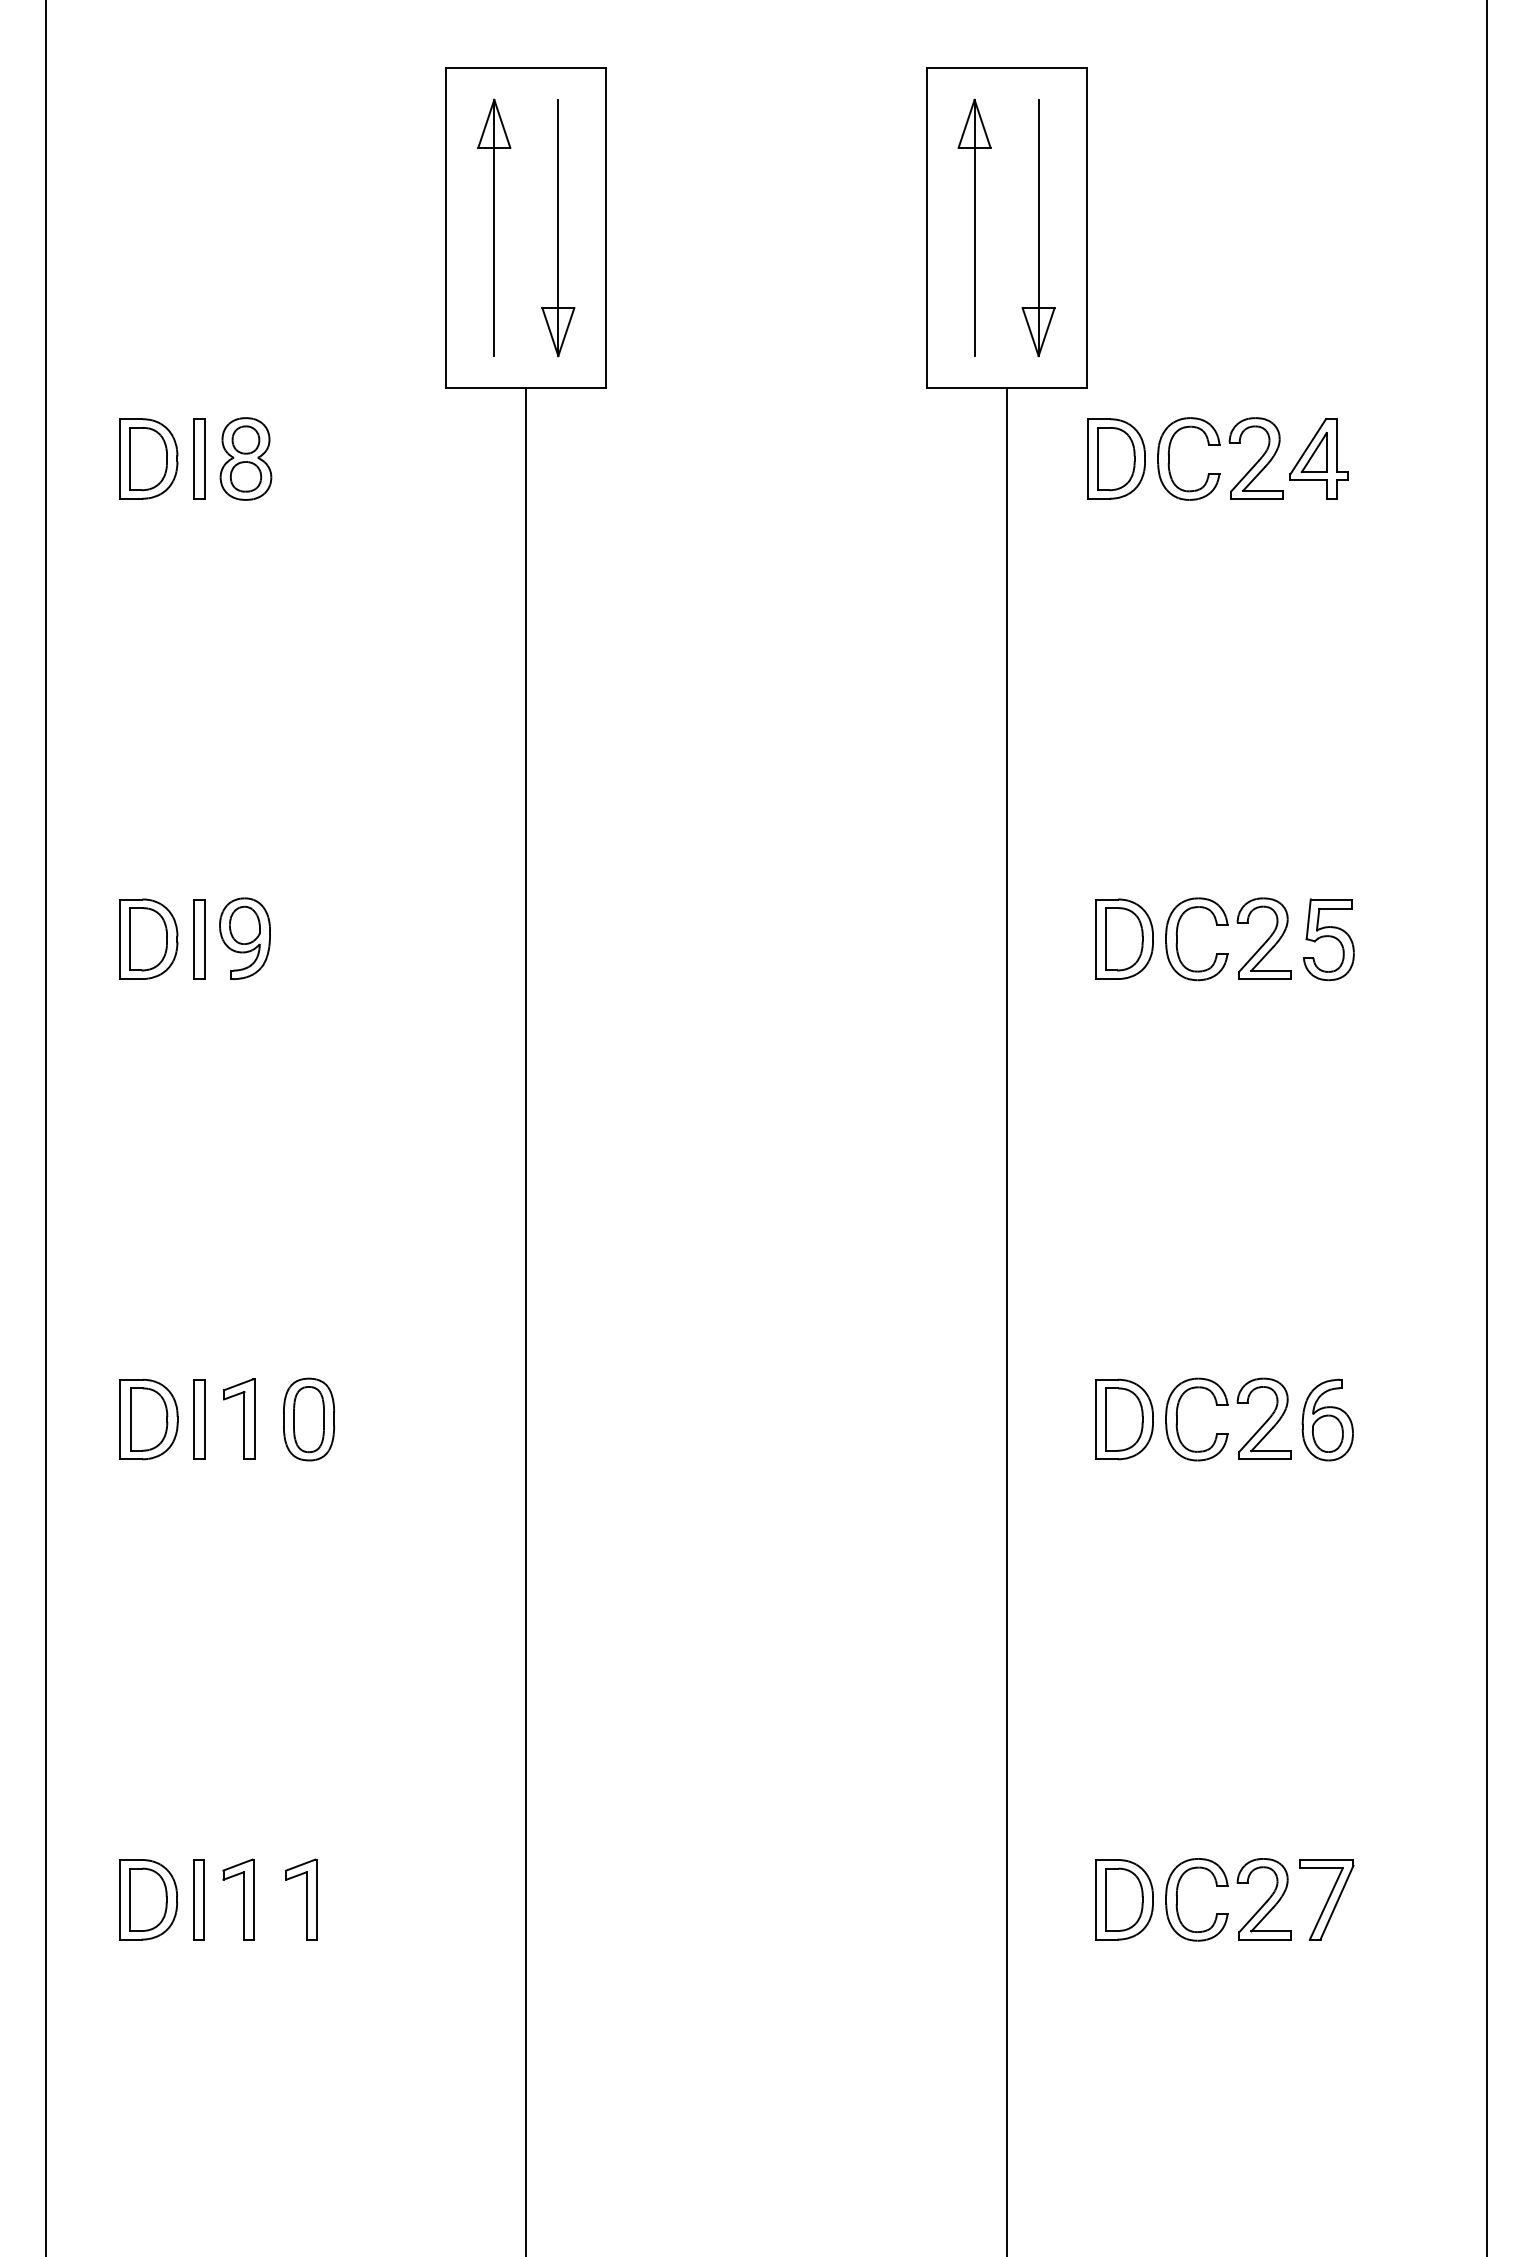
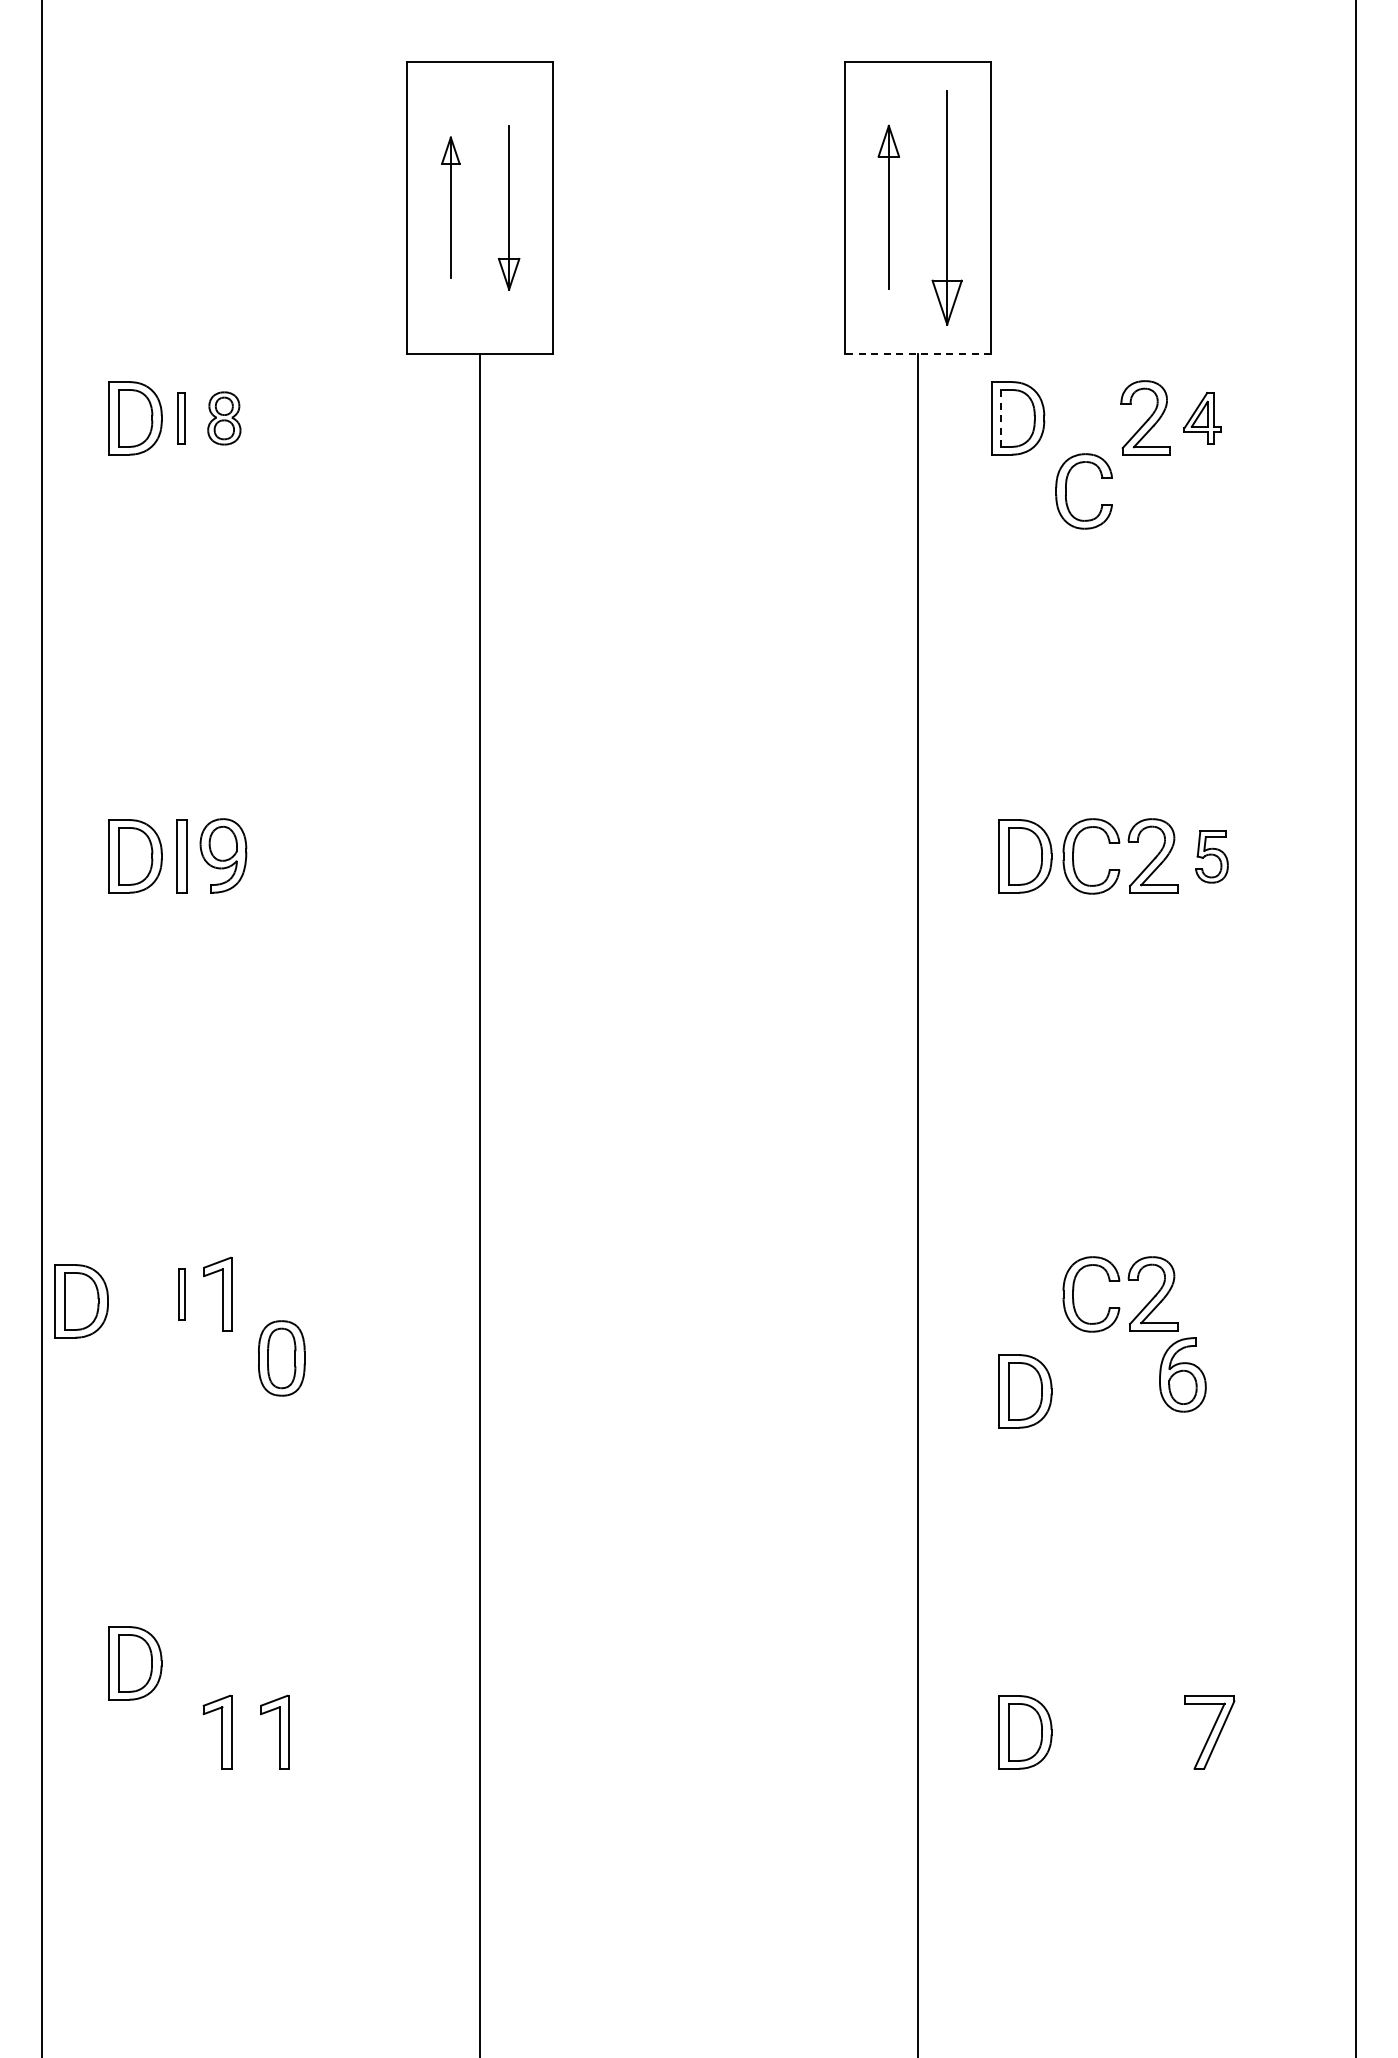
part: (494, 227) -> (450, 207), size x0.6
part: (557, 227) -> (508, 207), size x0.7
part: (974, 227) -> (888, 207), size x0.7
line: (1006, 387) -> (917, 353), solid -> dashed
part: (199, 459) -> (181, 418), size x0.7
part: (246, 459) -> (224, 418), size x0.7
line: (1098, 459) -> (1001, 418), solid -> dashed
part: (1169, 459) -> (1066, 491), moved
part: (1318, 459) -> (1202, 418), size x0.7
part: (1328, 939) -> (1211, 856), size x0.7
part: (148, 1419) -> (81, 1301), moved
part: (199, 1419) -> (181, 1294), size x0.7
part: (308, 1419) -> (281, 1358), moved
part: (1124, 1419) -> (1025, 1391), moved
part: (1327, 1419) -> (1182, 1374), moved
part: (1228, 1885) -> (1120, 1719), removed
part: (148, 1899) -> (135, 1663), moved
part: (199, 1899) -> (181, 1732), removed

